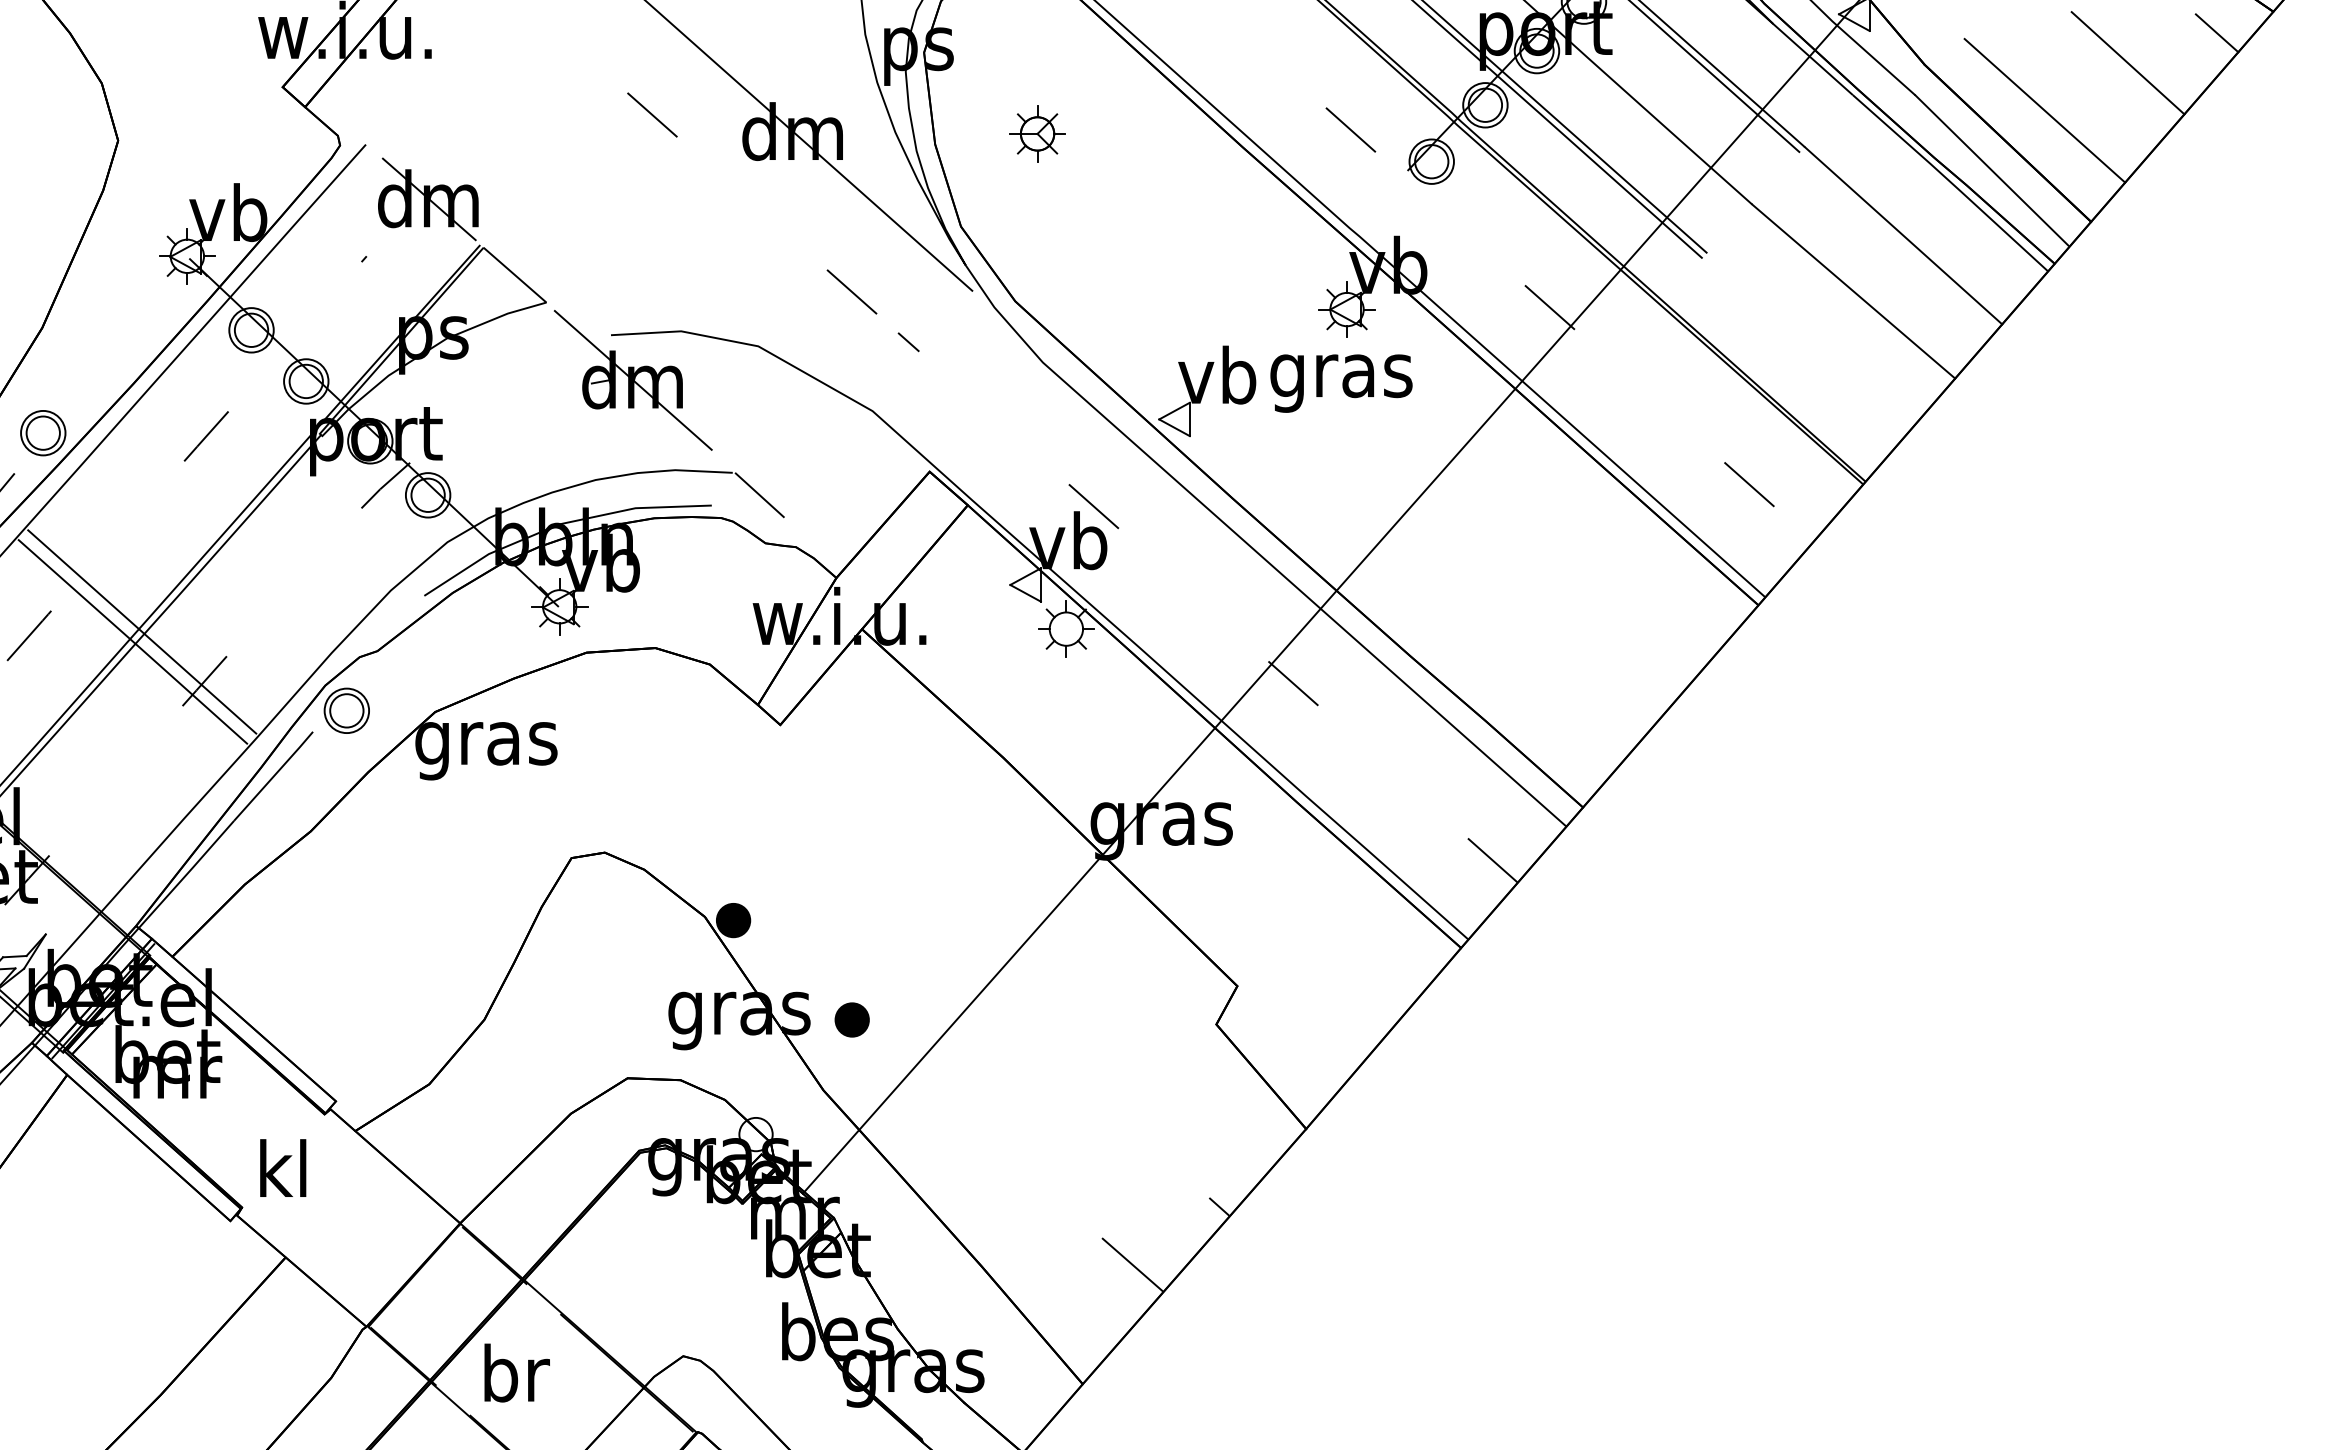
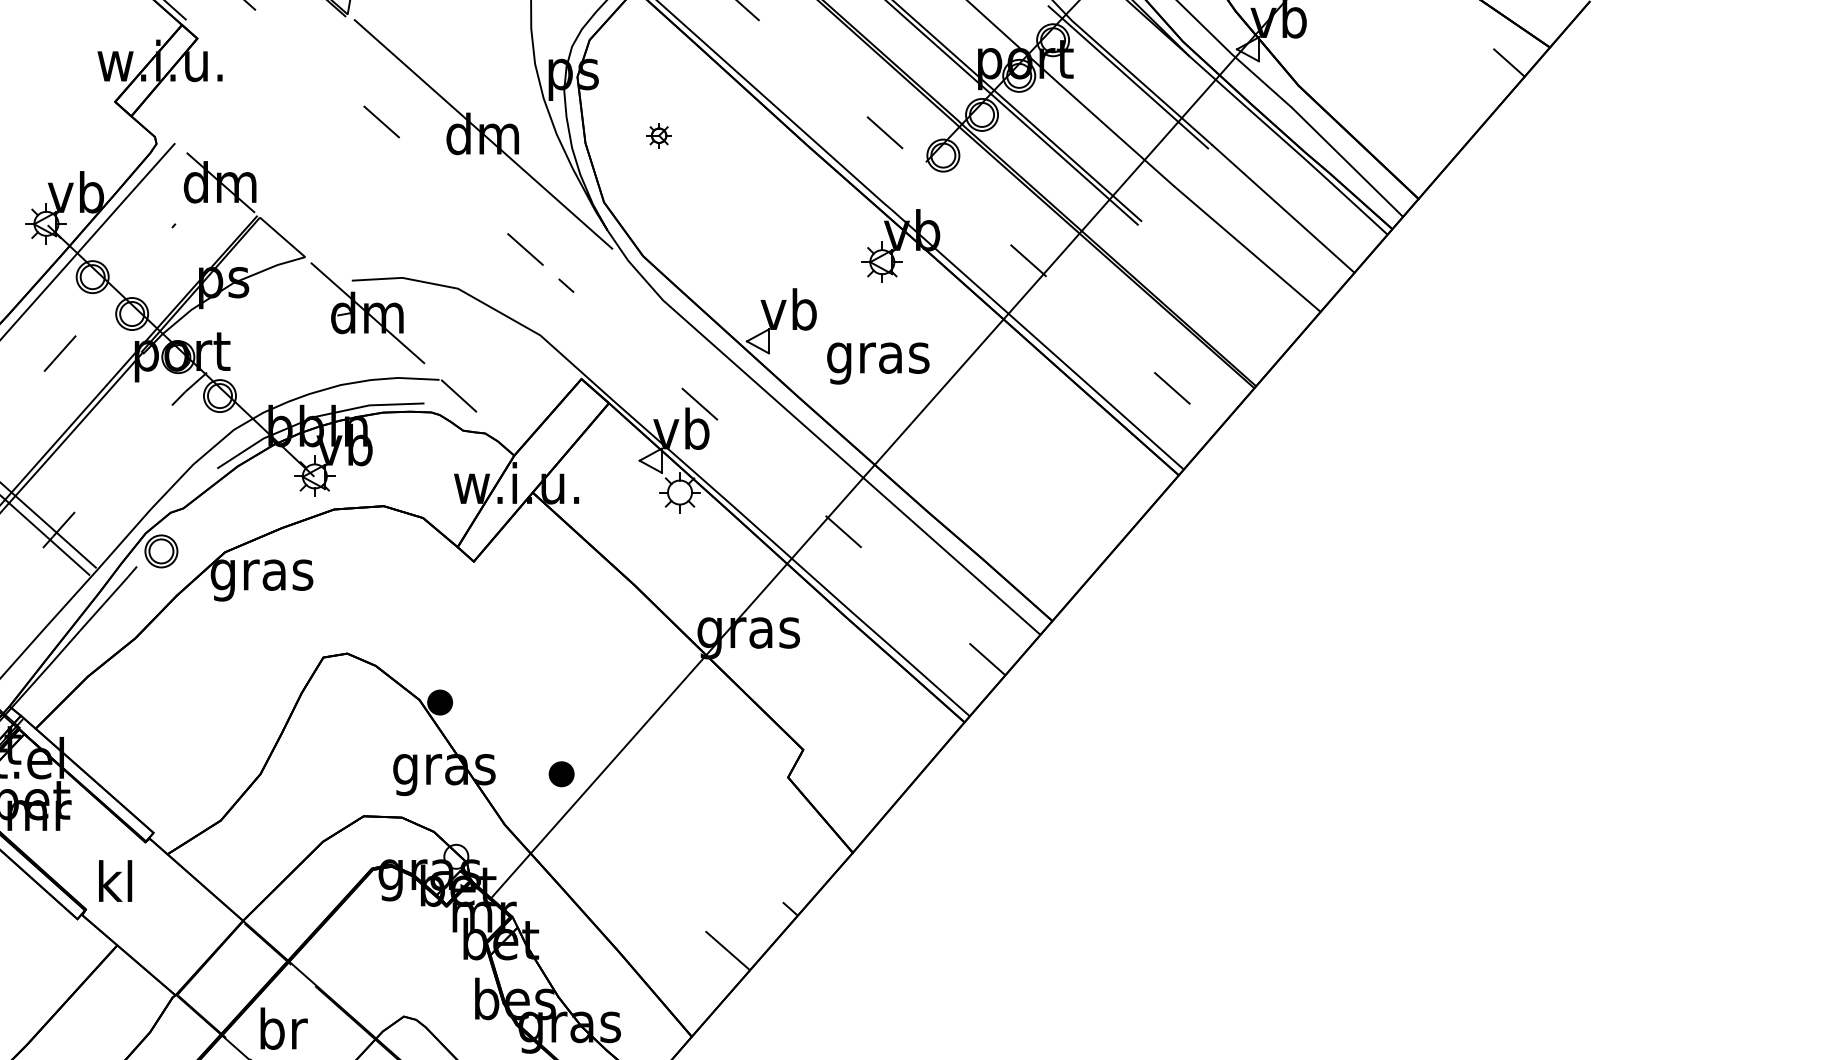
line: (2127, 63) -> (1444, 84), removed
line: (2045, 110) -> (1385, 118), removed
part: (1036, 133) -> (658, 135), size x0.6
text: (1341, 383) -> (878, 363), moved
part: (851, 1020) -> (561, 774), moved

